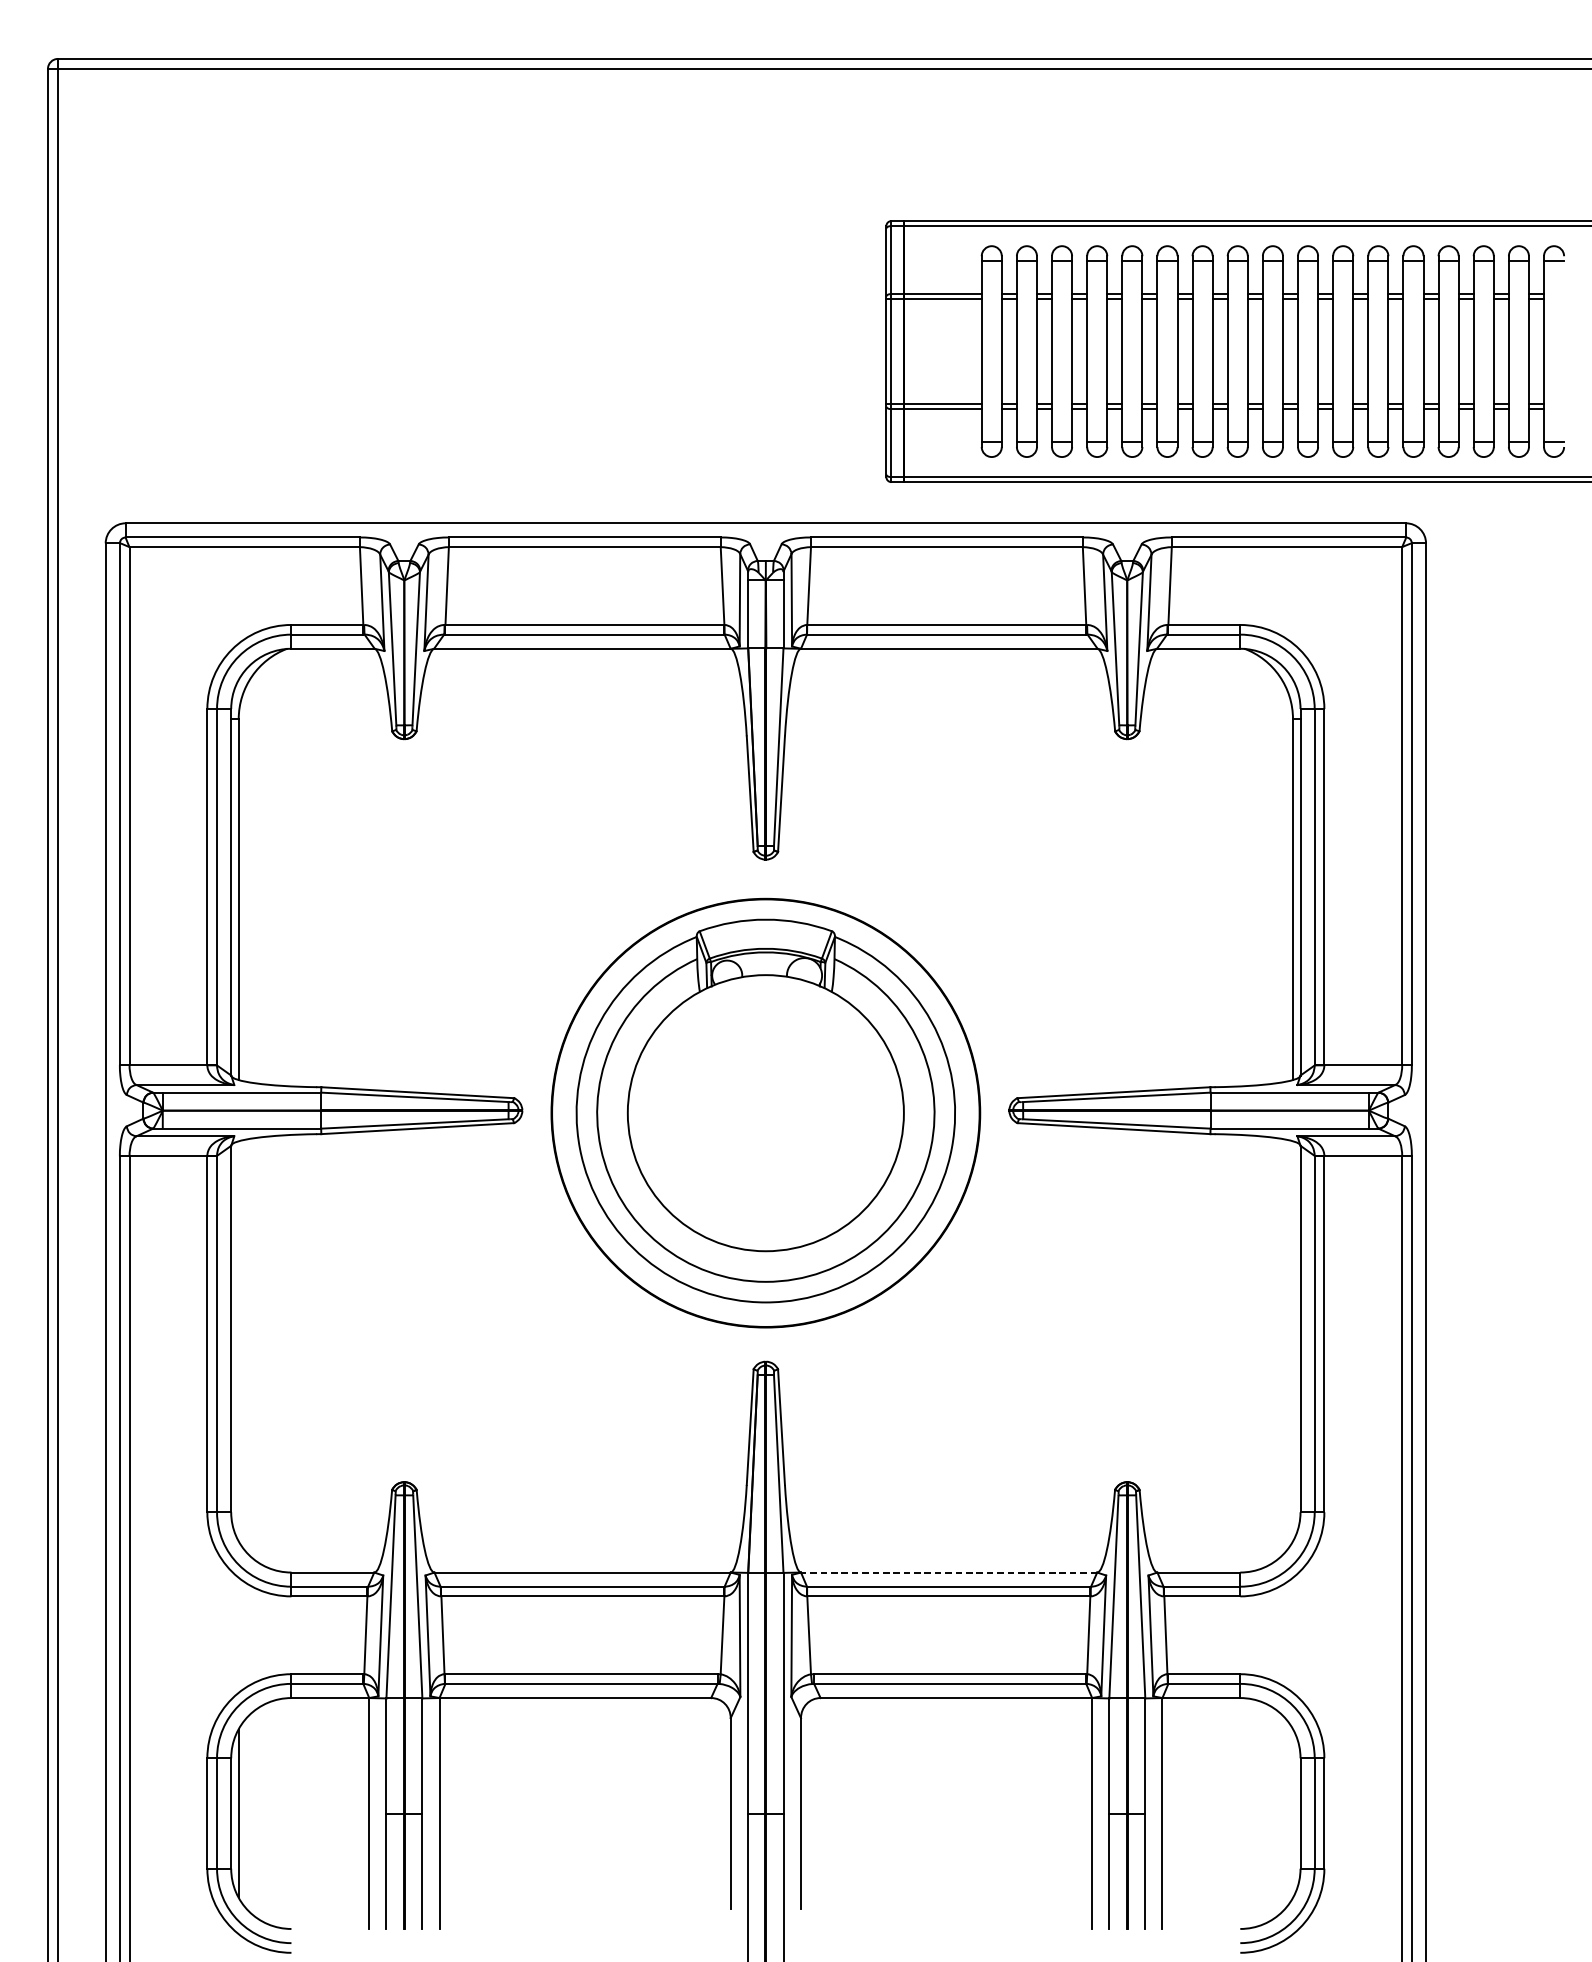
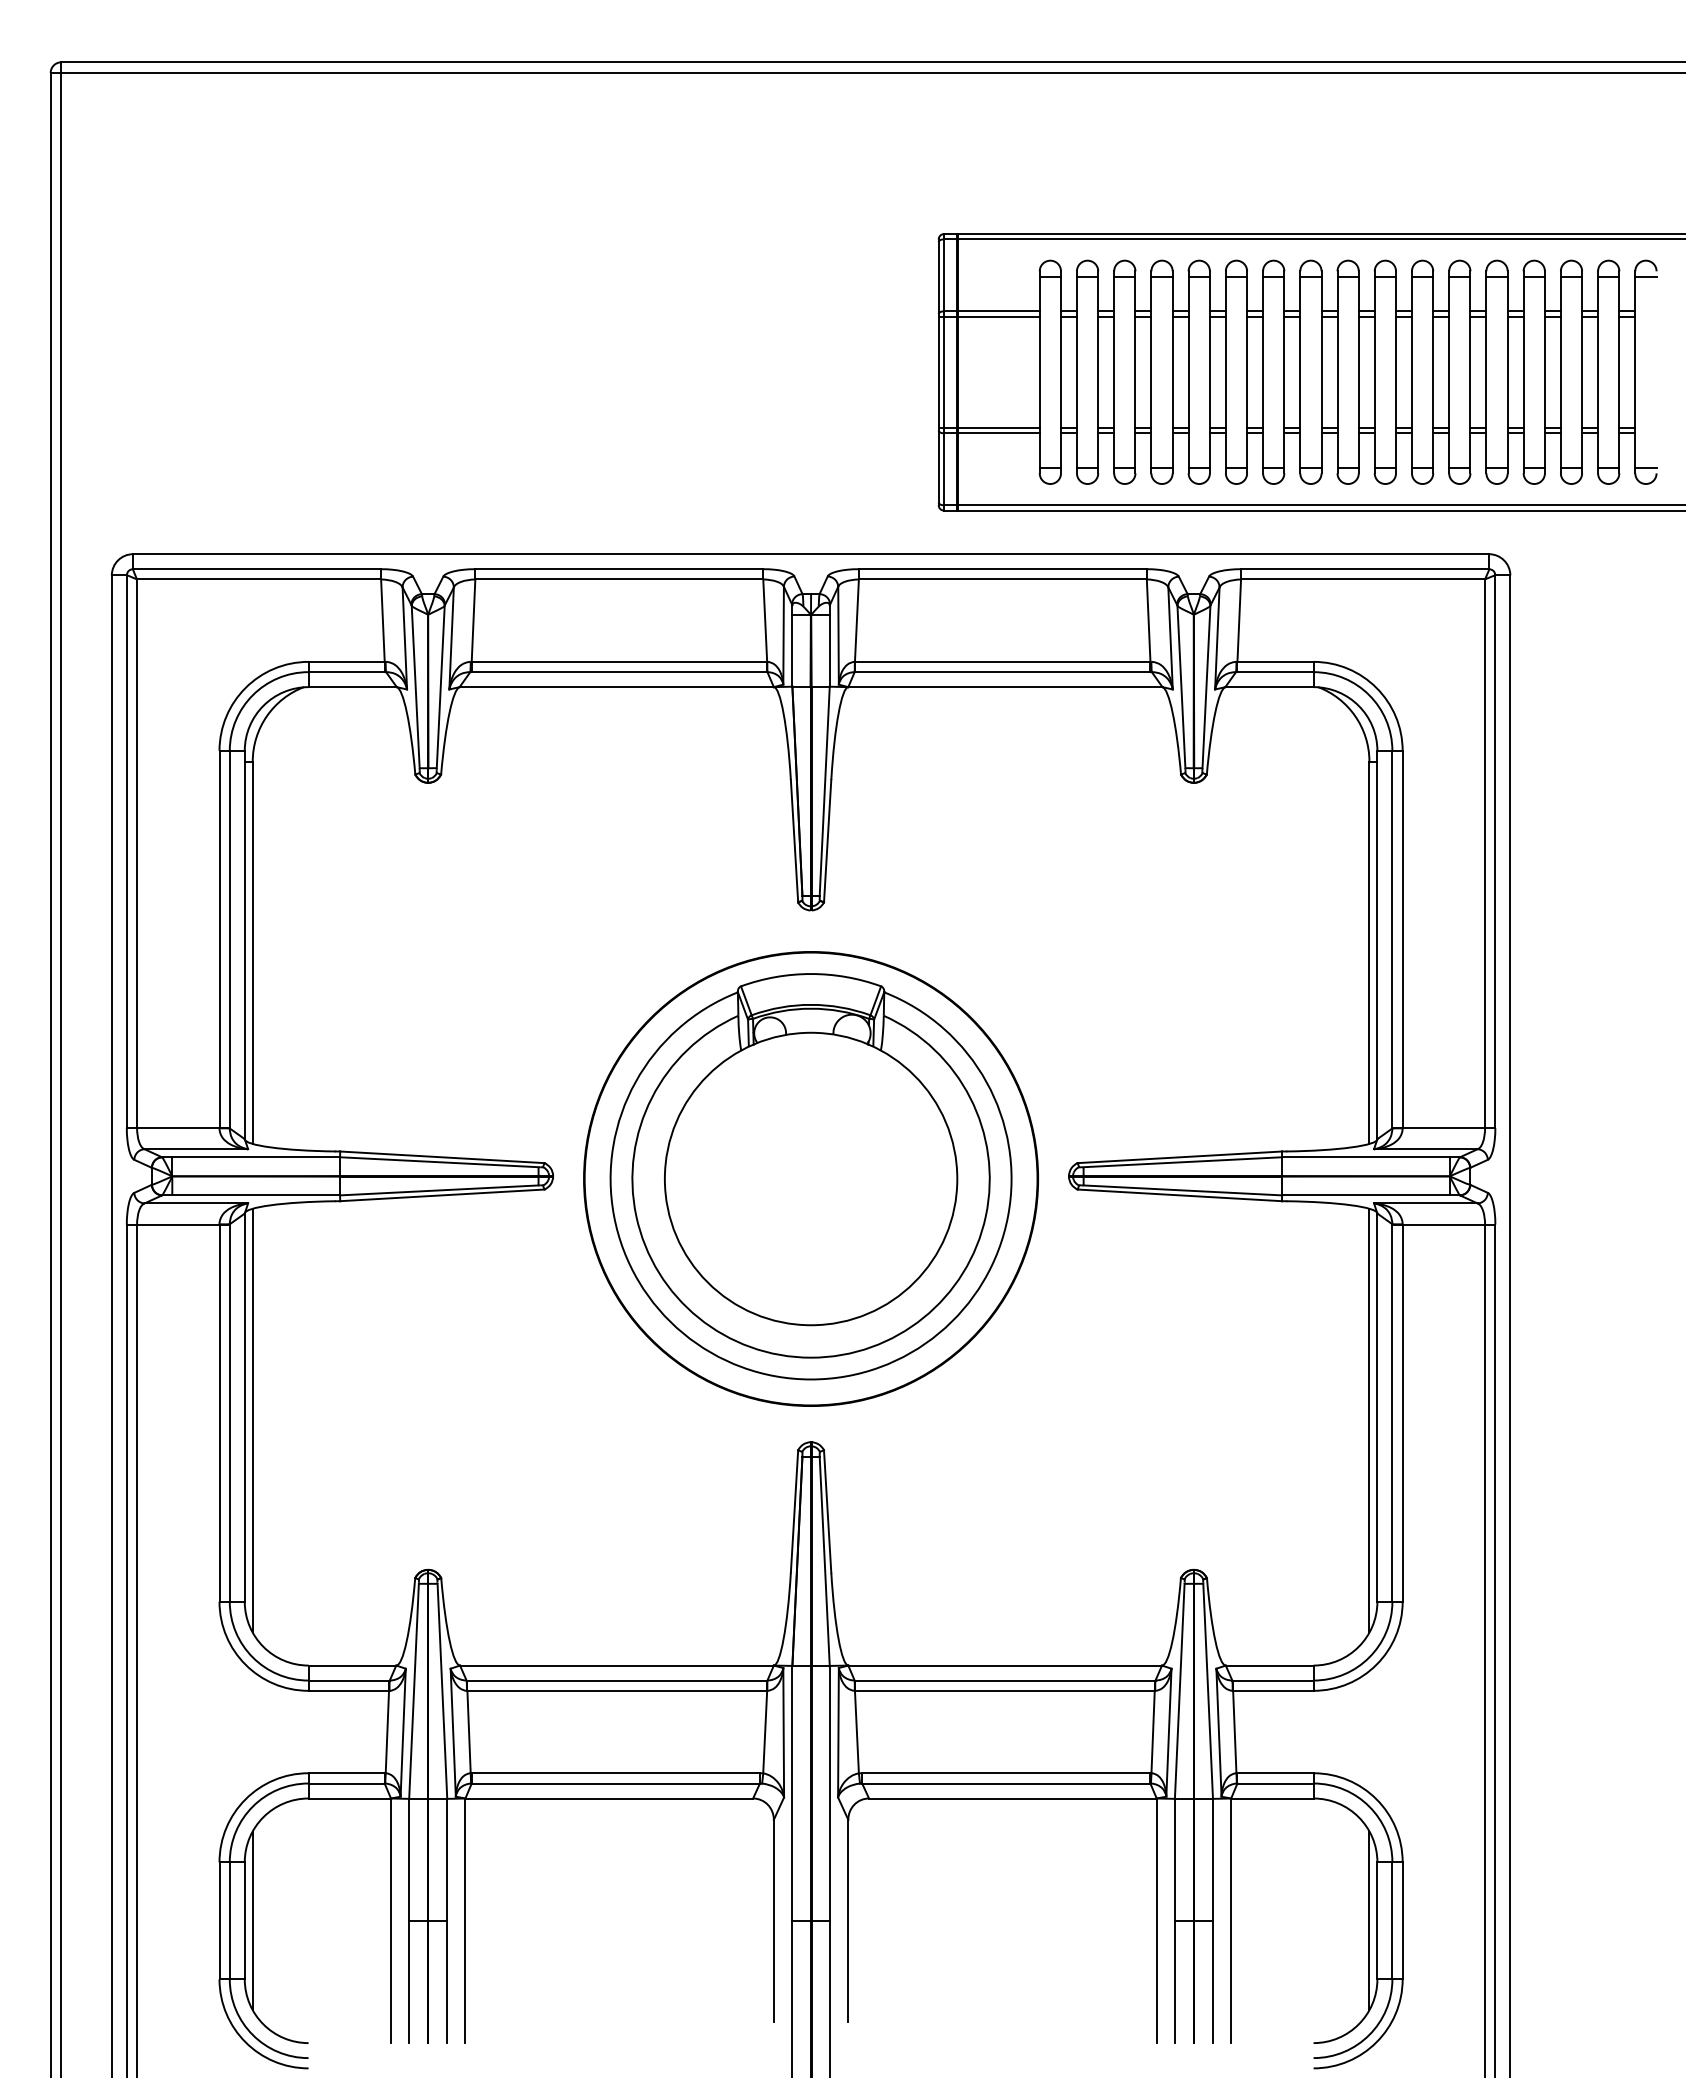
line: (238, 1341) -> (252, 1420), added
line: (1293, 1341) -> (1369, 1420), added
line: (949, 1572) -> (1005, 1665), dashed -> solid
line: (1293, 1813) -> (1369, 1920), added

